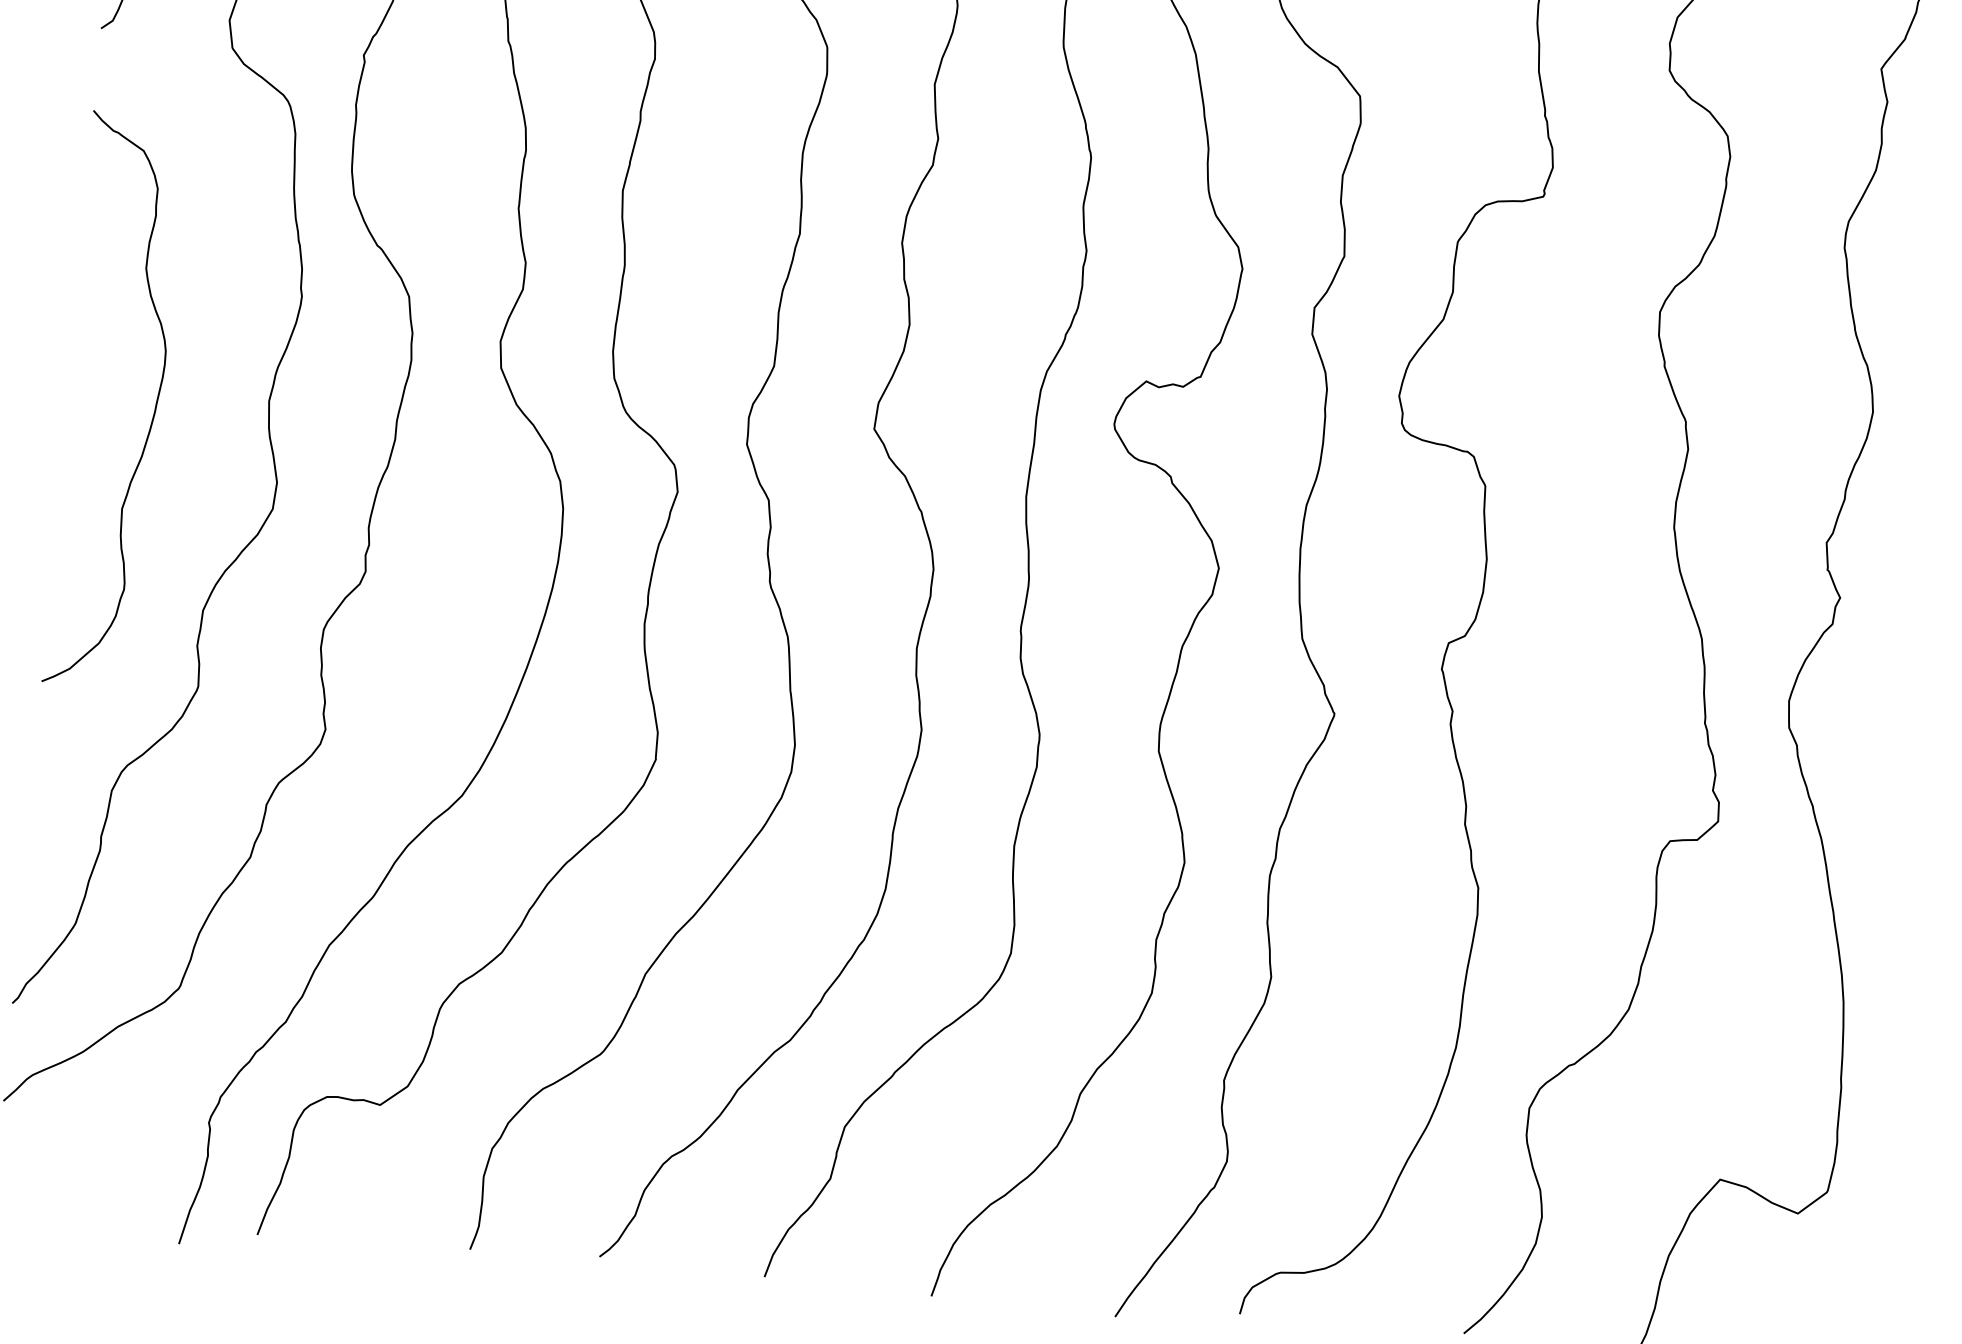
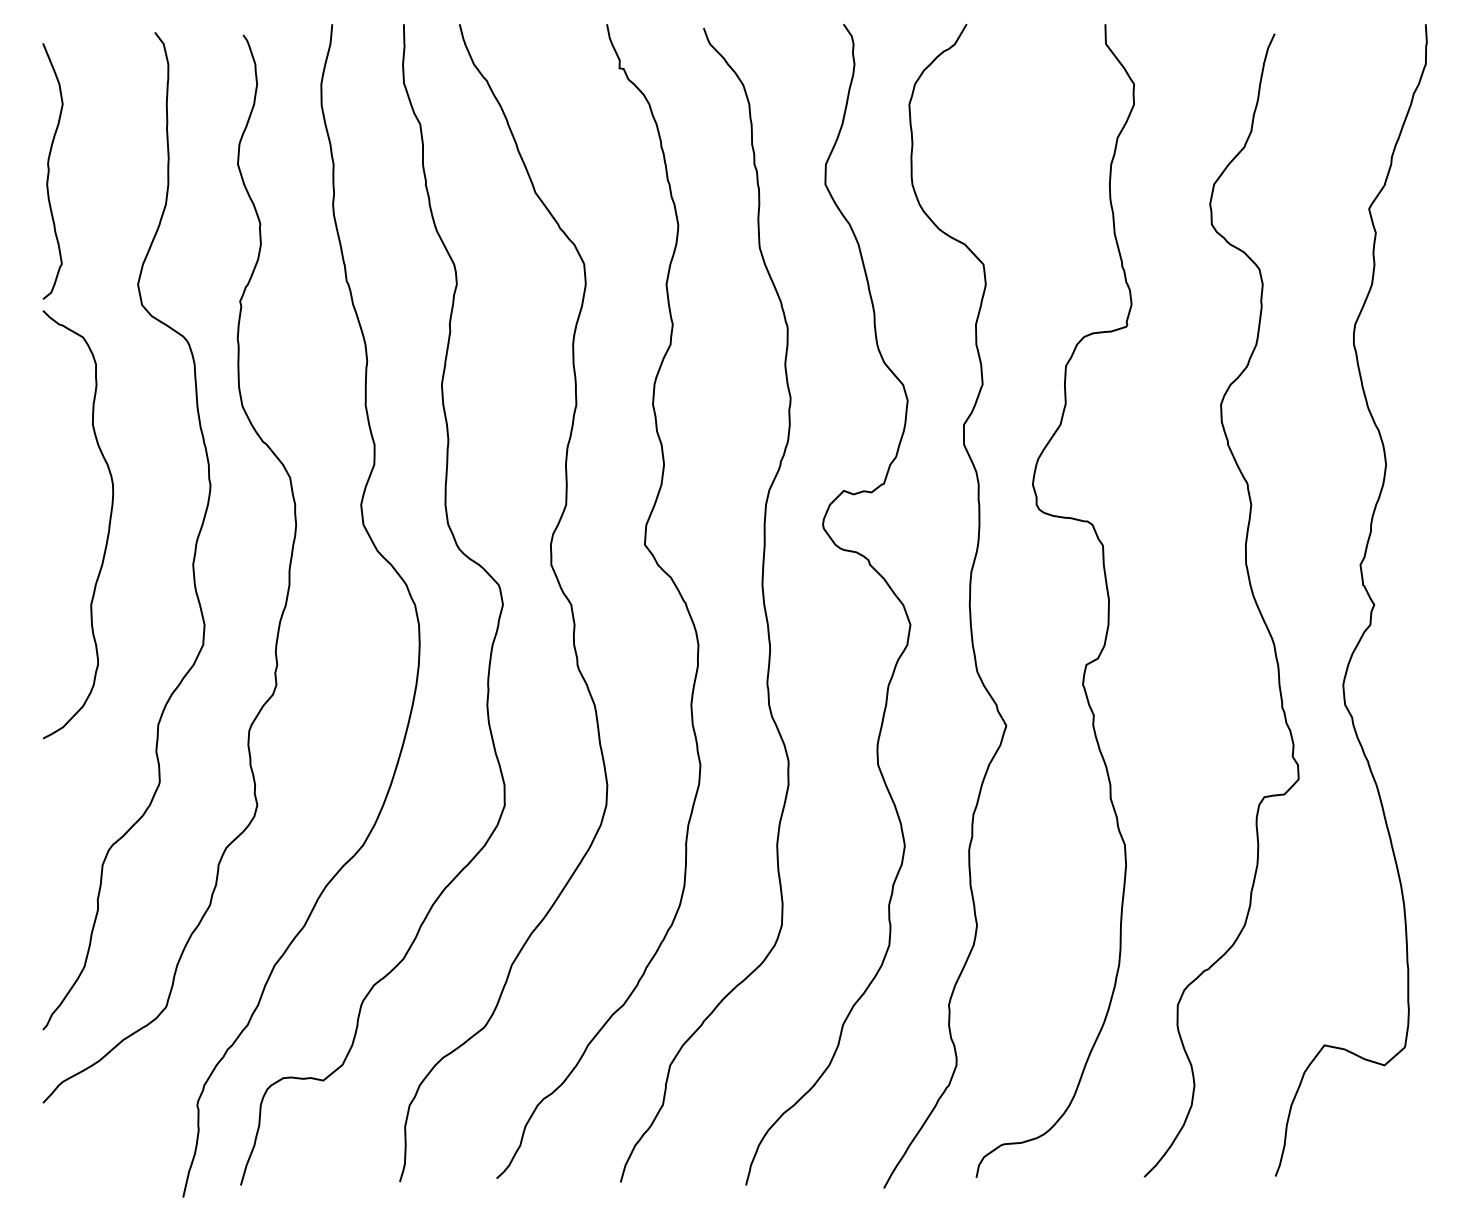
curve: (154, 403) -> (108, 524), moved

